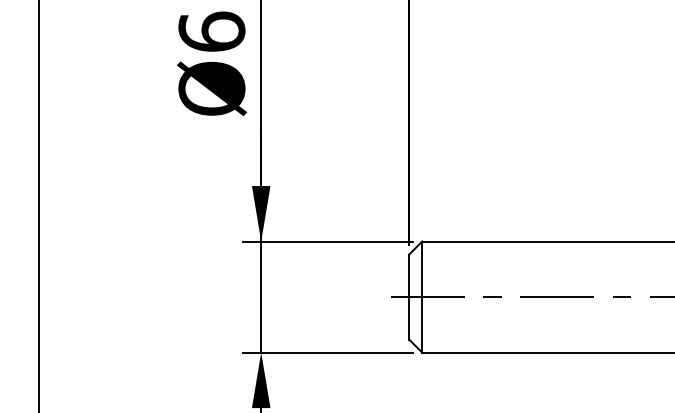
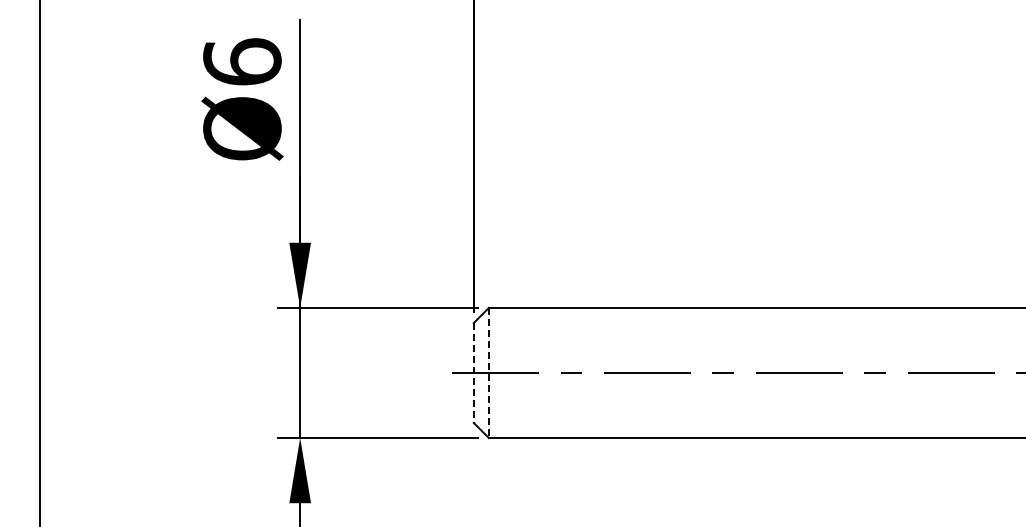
line: (409, 296) -> (473, 372), solid -> dashed
line: (421, 297) -> (488, 373), solid -> dashed

